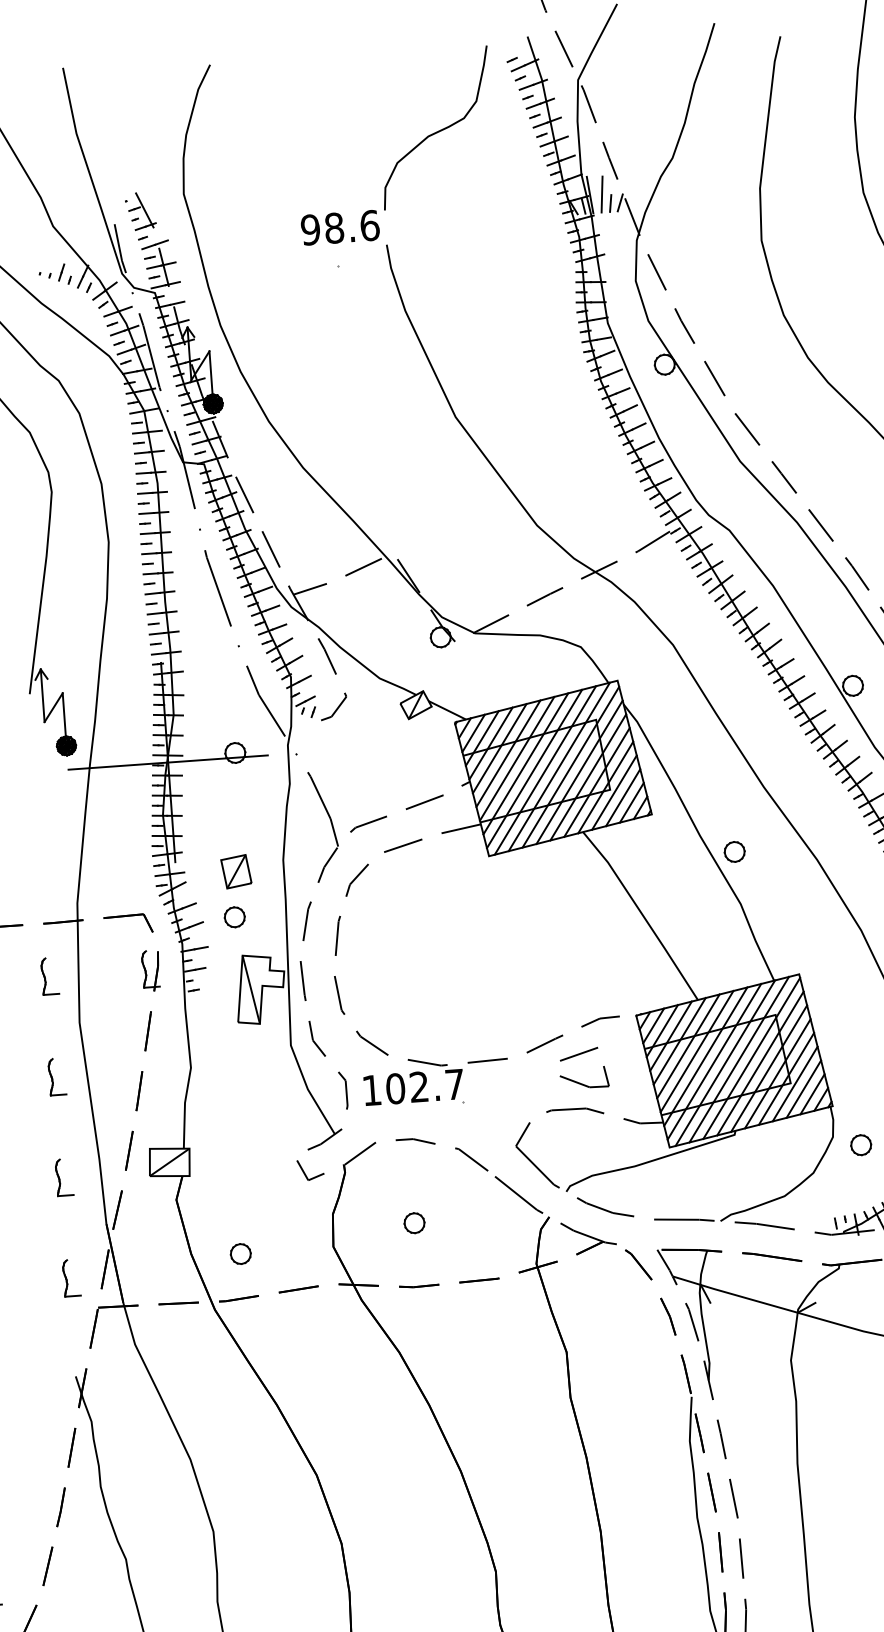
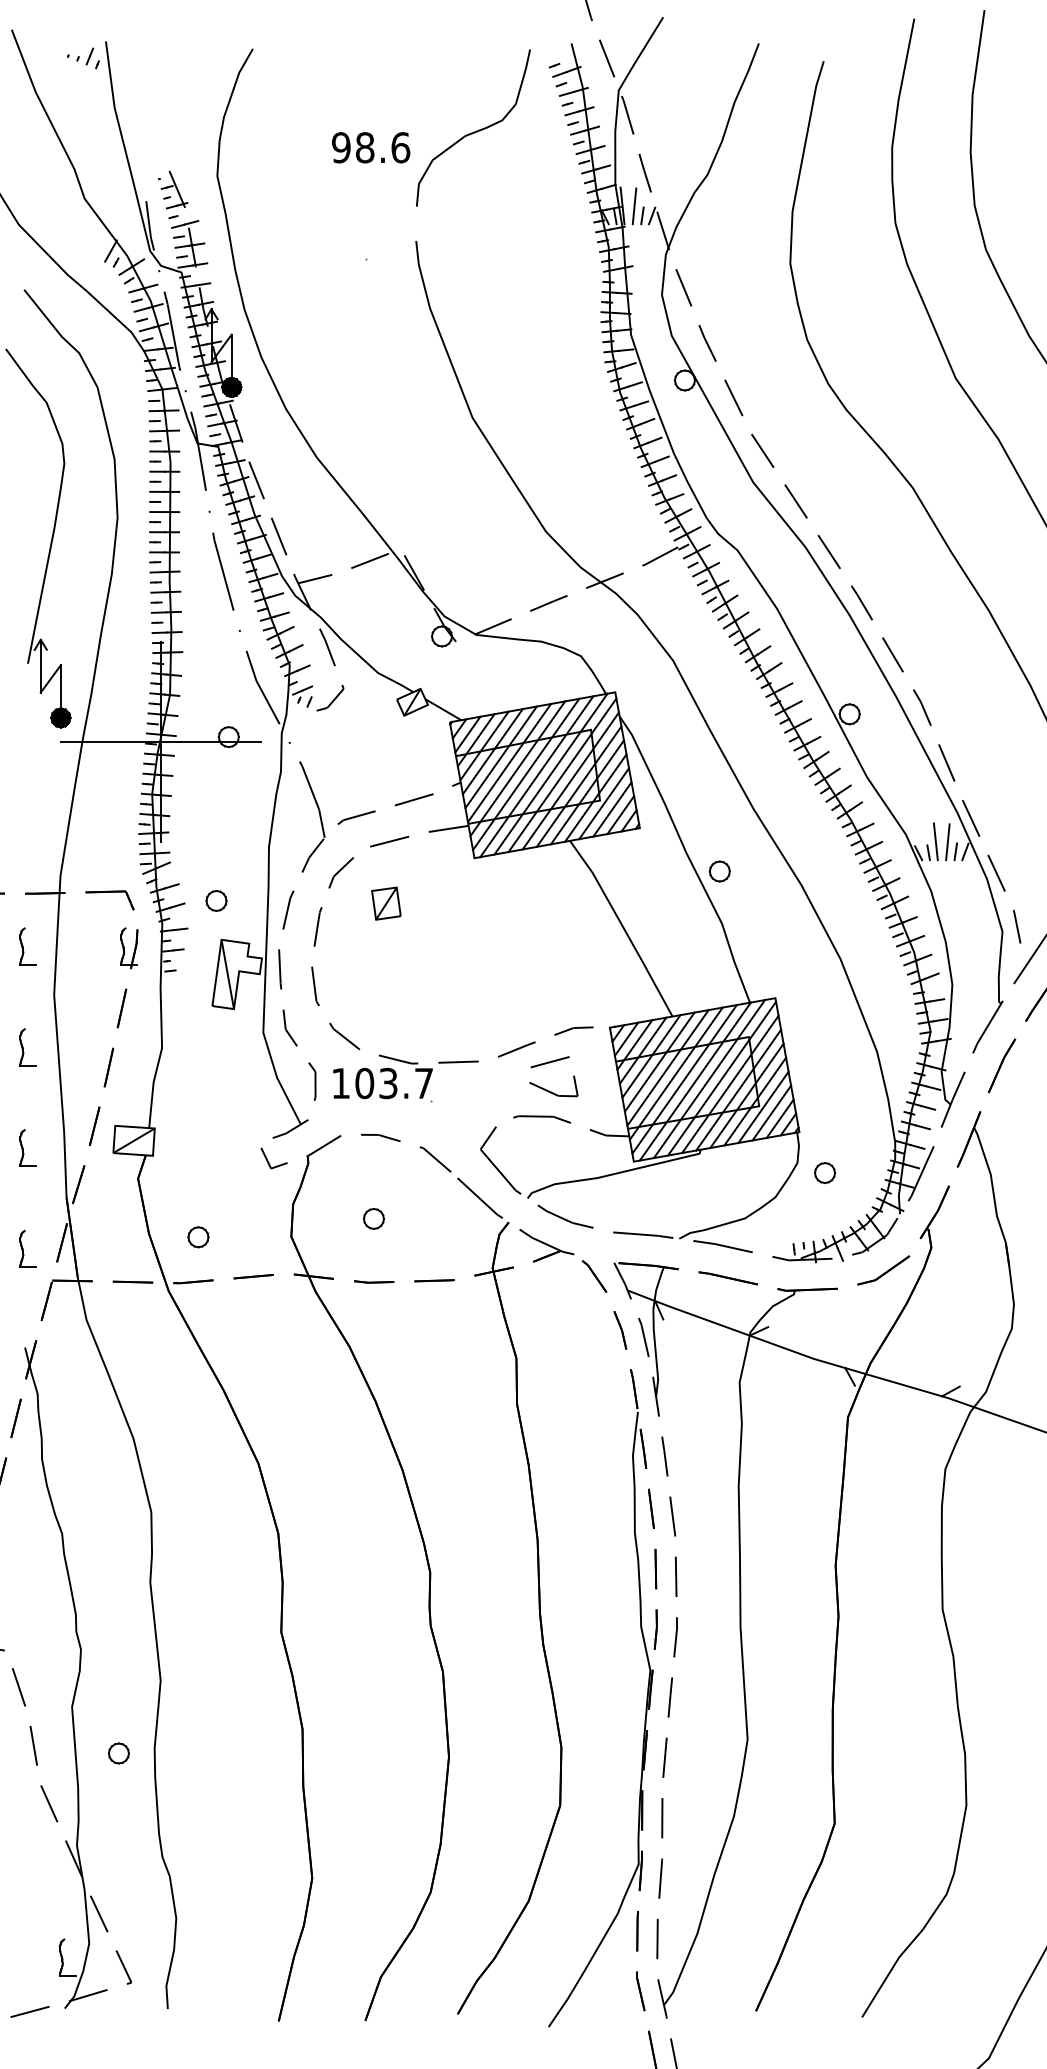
text: (340, 227) -> (371, 147), moved
part: (55, 275) -> (83, 58), moved
part: (236, 871) -> (386, 903), moved
text: (419, 1087) -> (388, 1083), 102.7 -> 103.7

